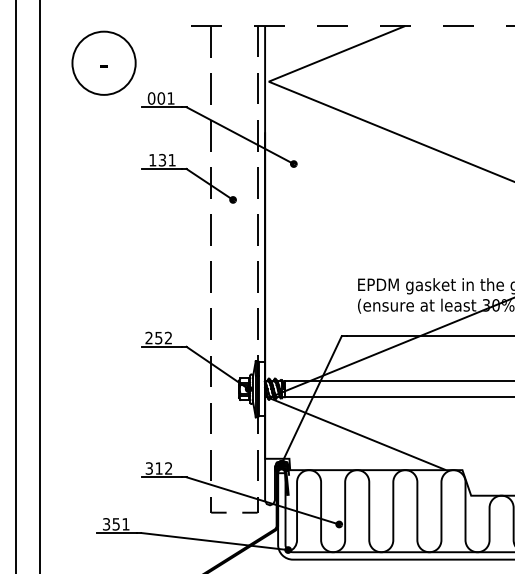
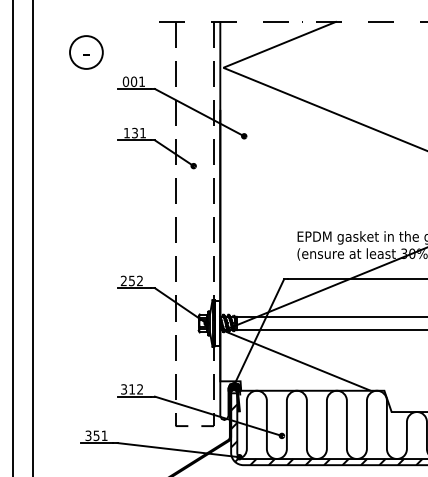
circle: (103, 63) -> (85, 52), size x0.62
hatch: (393, 522) -> (327, 434), added

